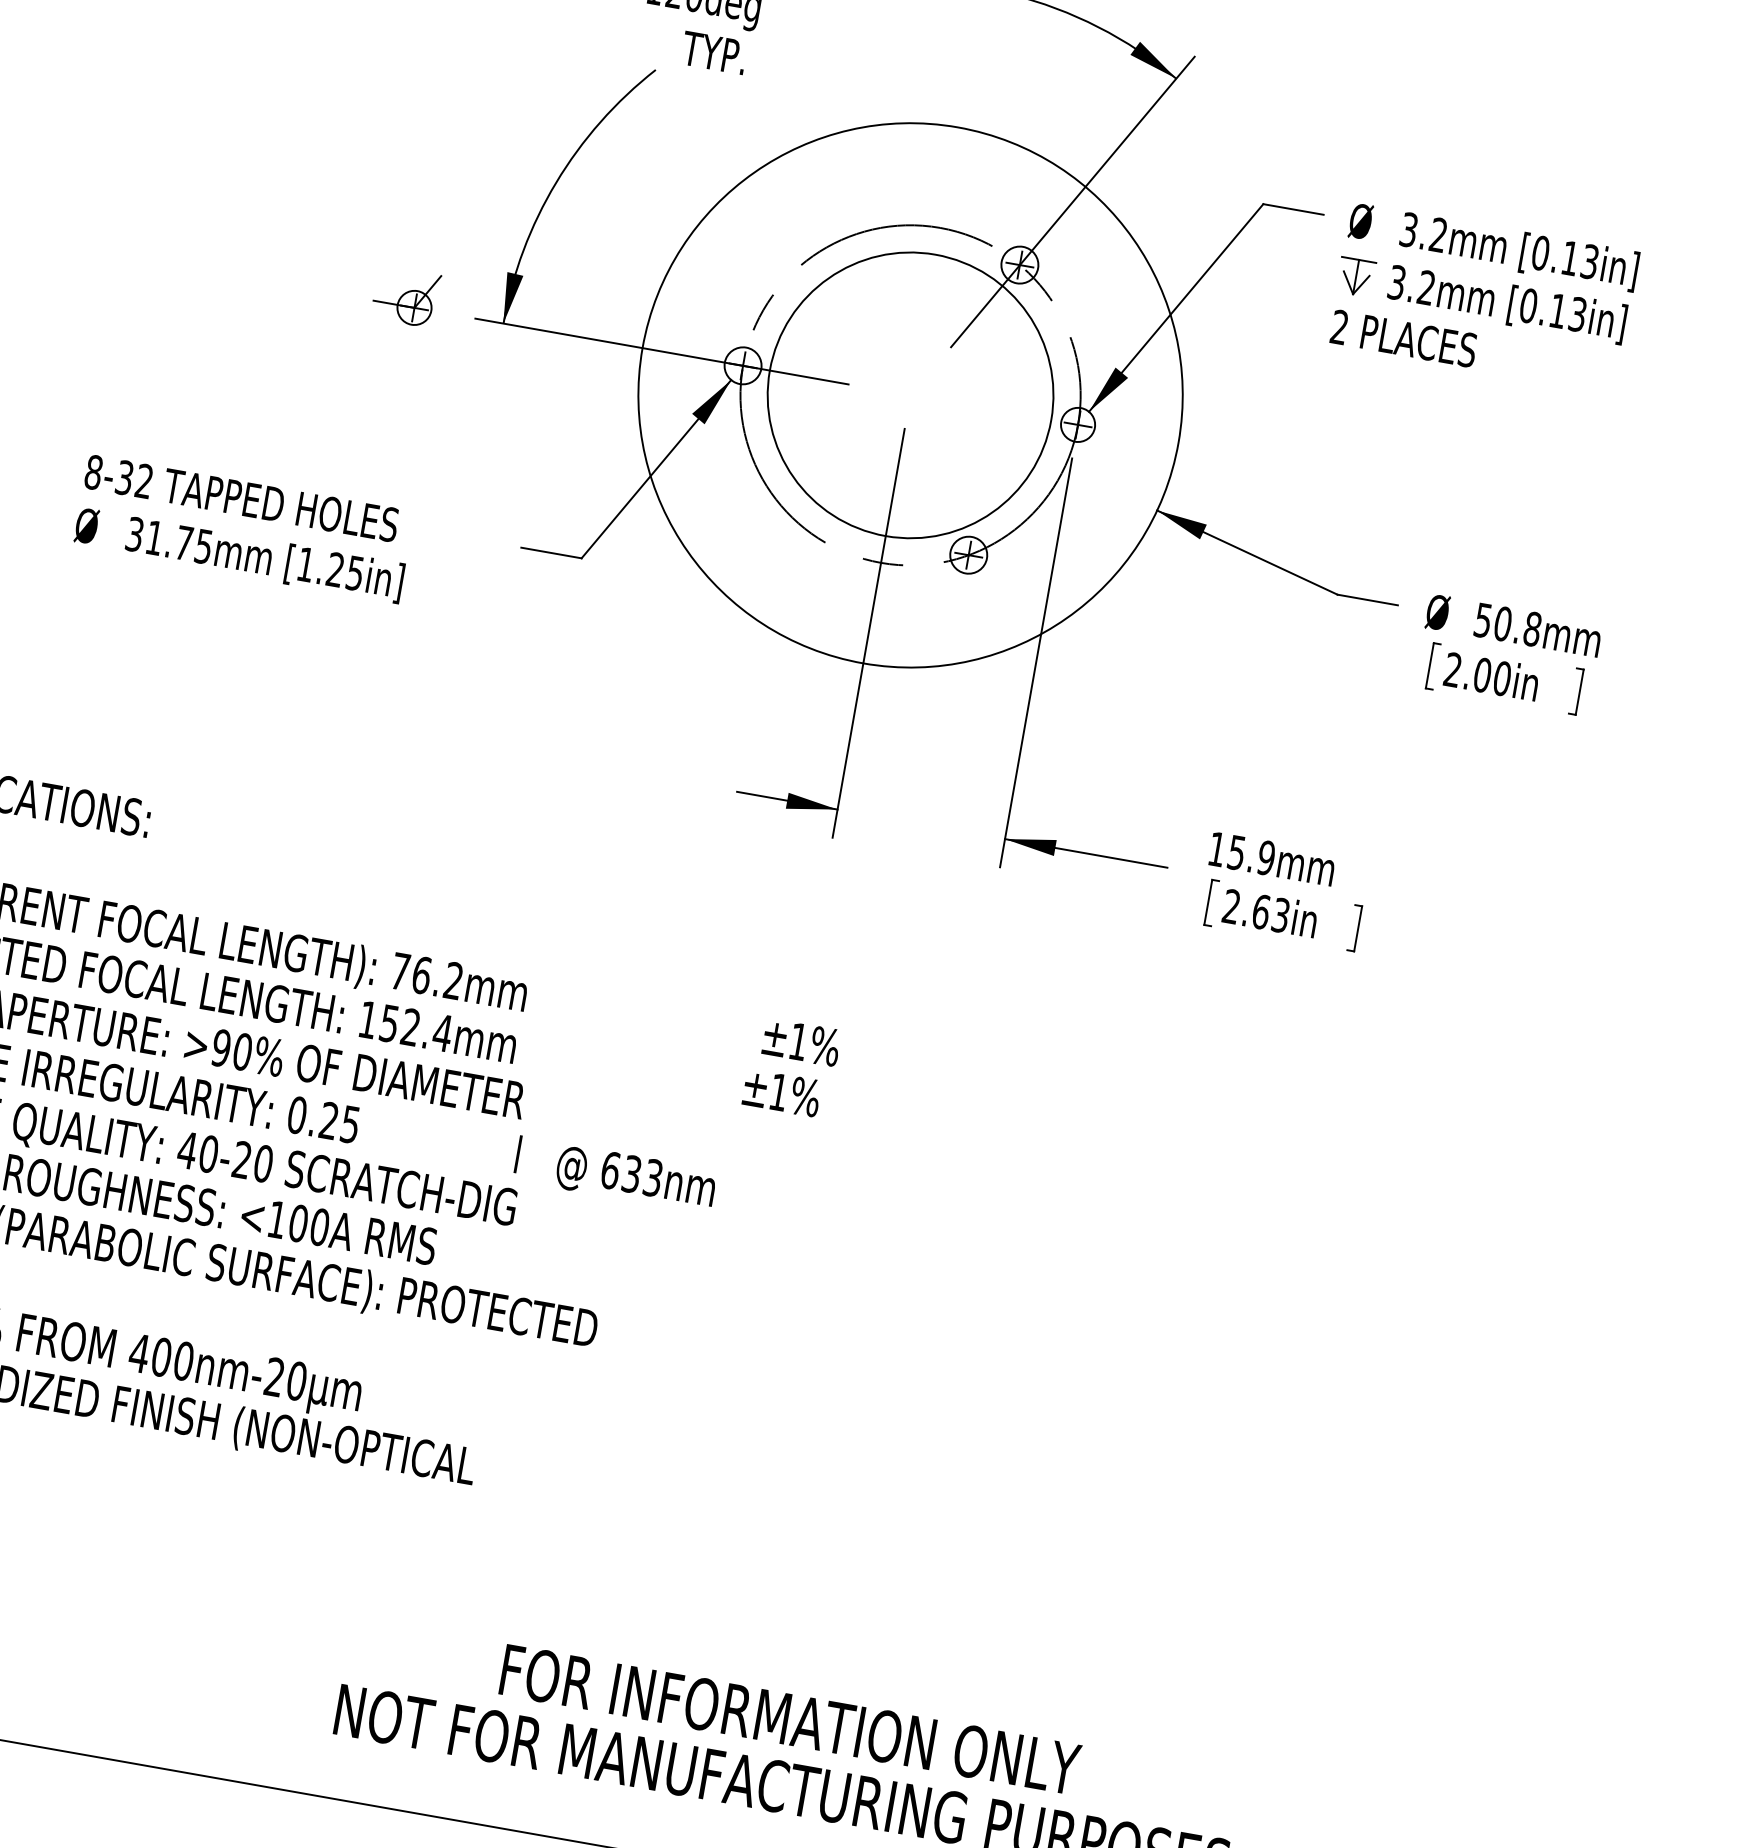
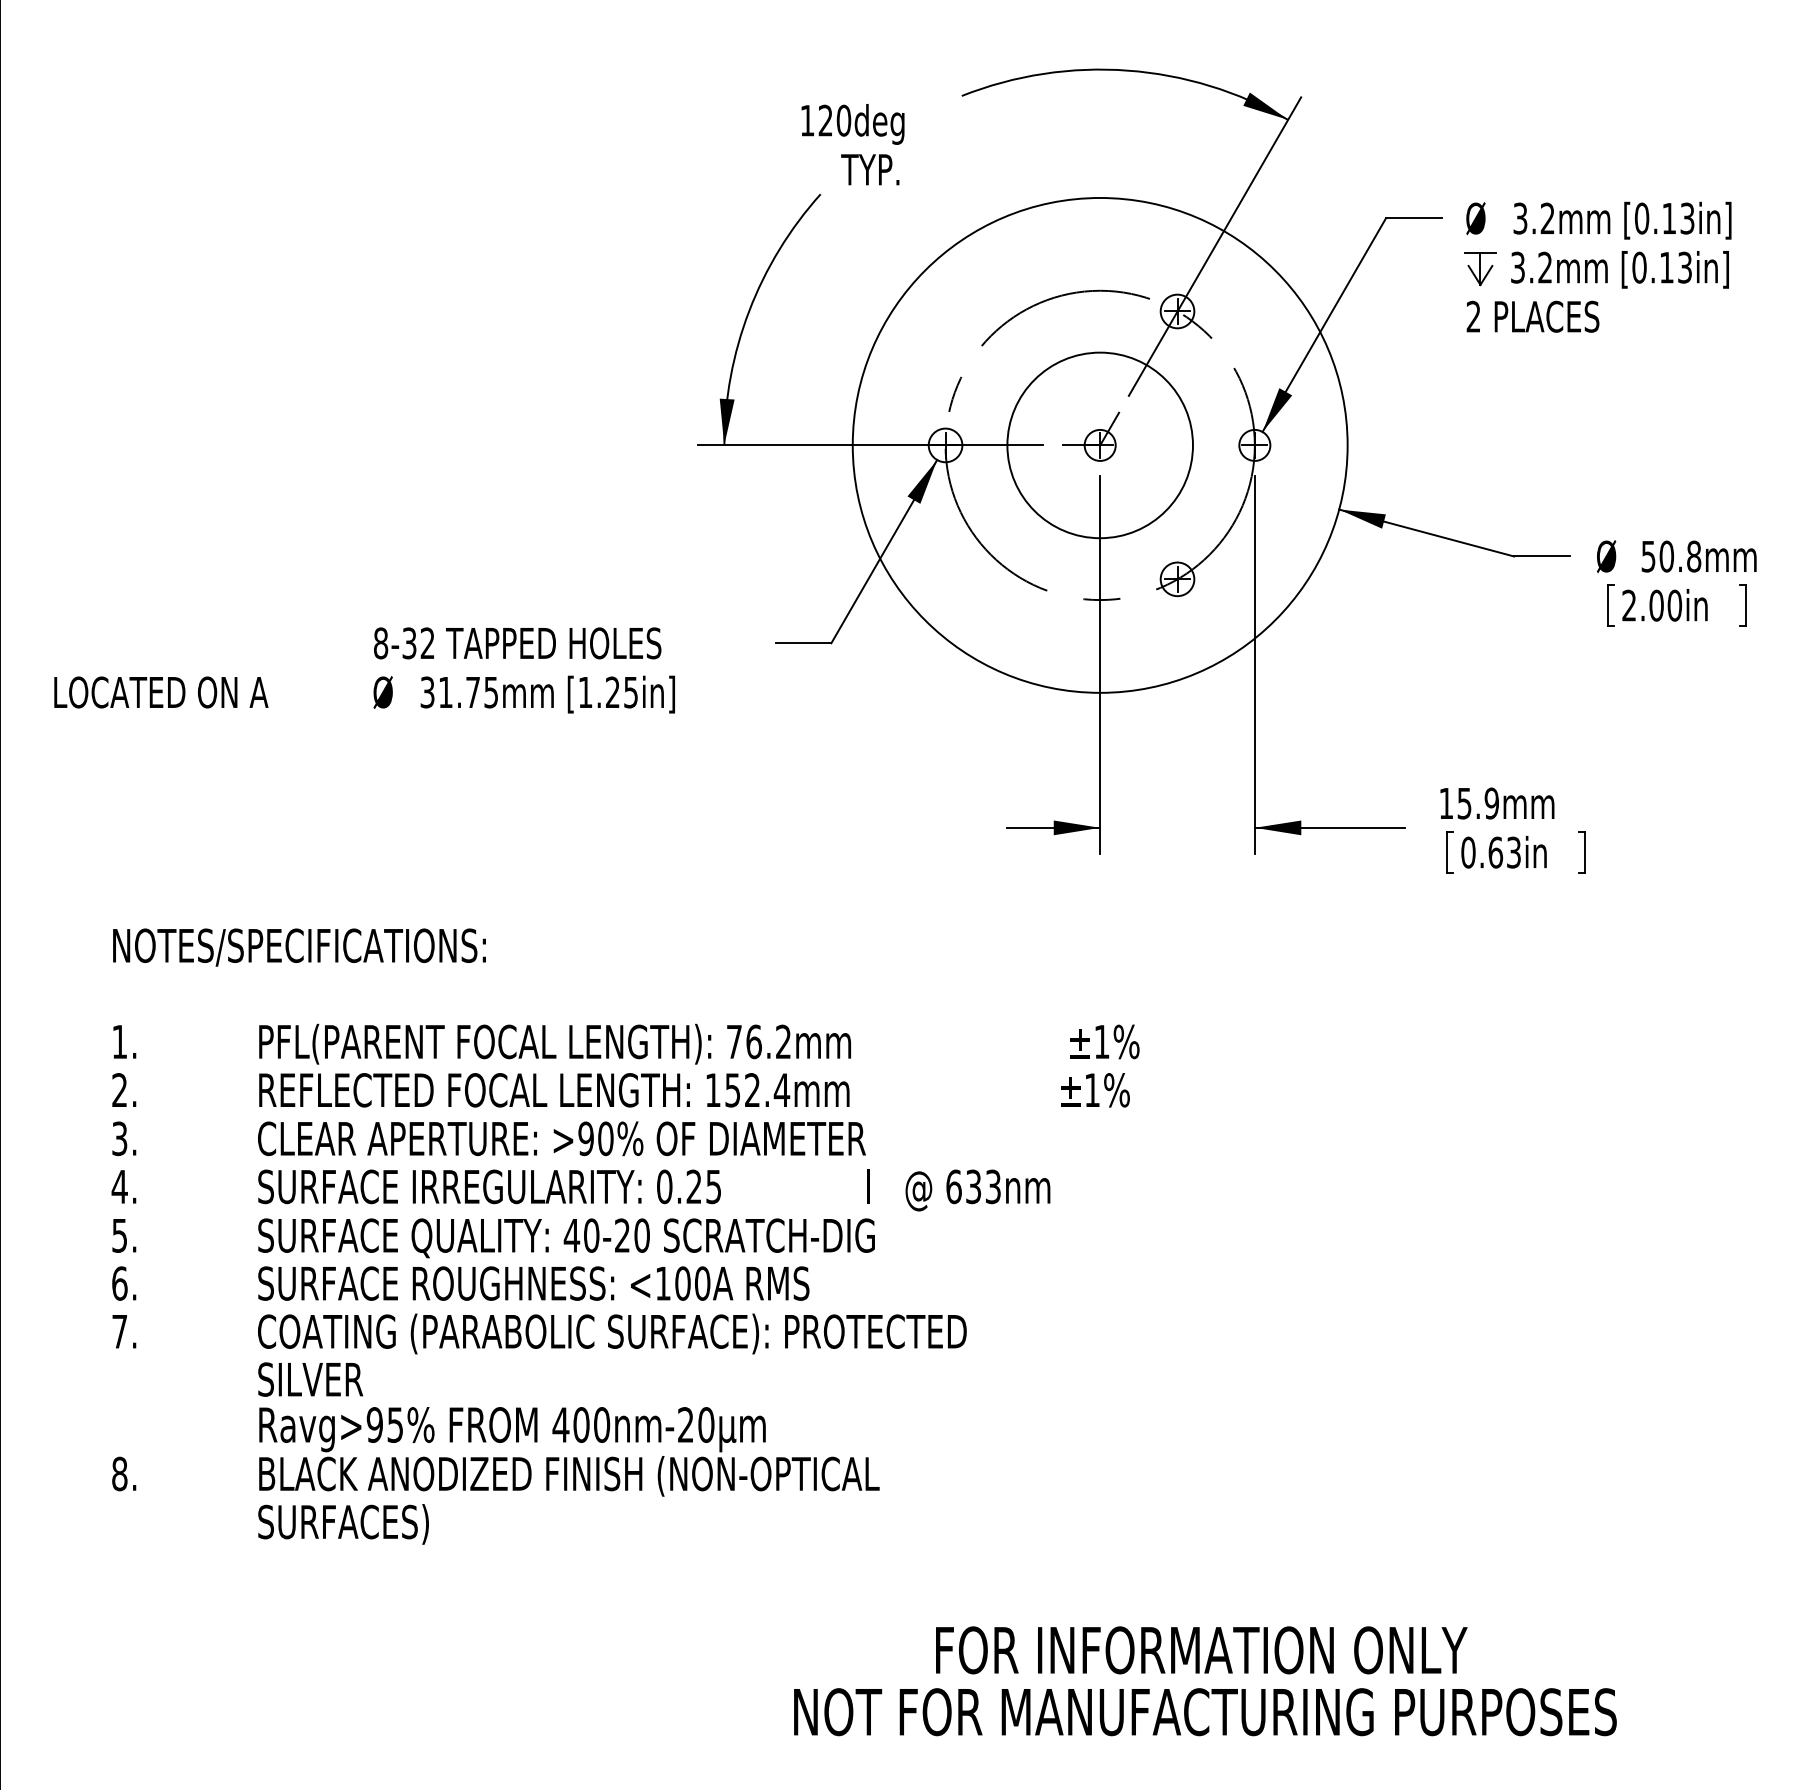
part: (406, 296) -> (1091, 436), moved
circle: (909, 395) -> (1099, 445), size x0.71
text: (1231, 906) -> (1468, 852), 2.63in -> 0.63in

